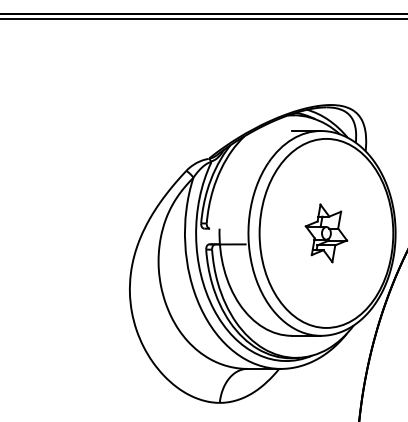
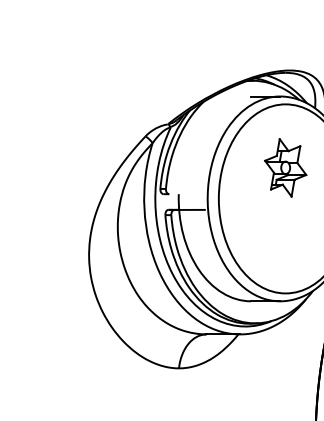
part: (326, 233) -> (285, 167), moved

